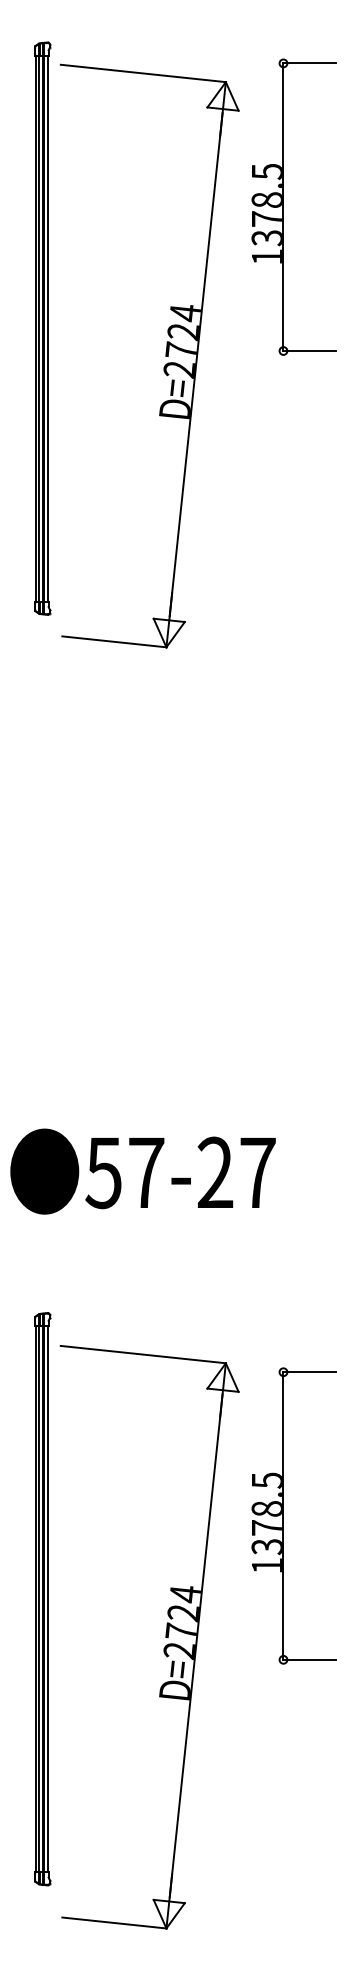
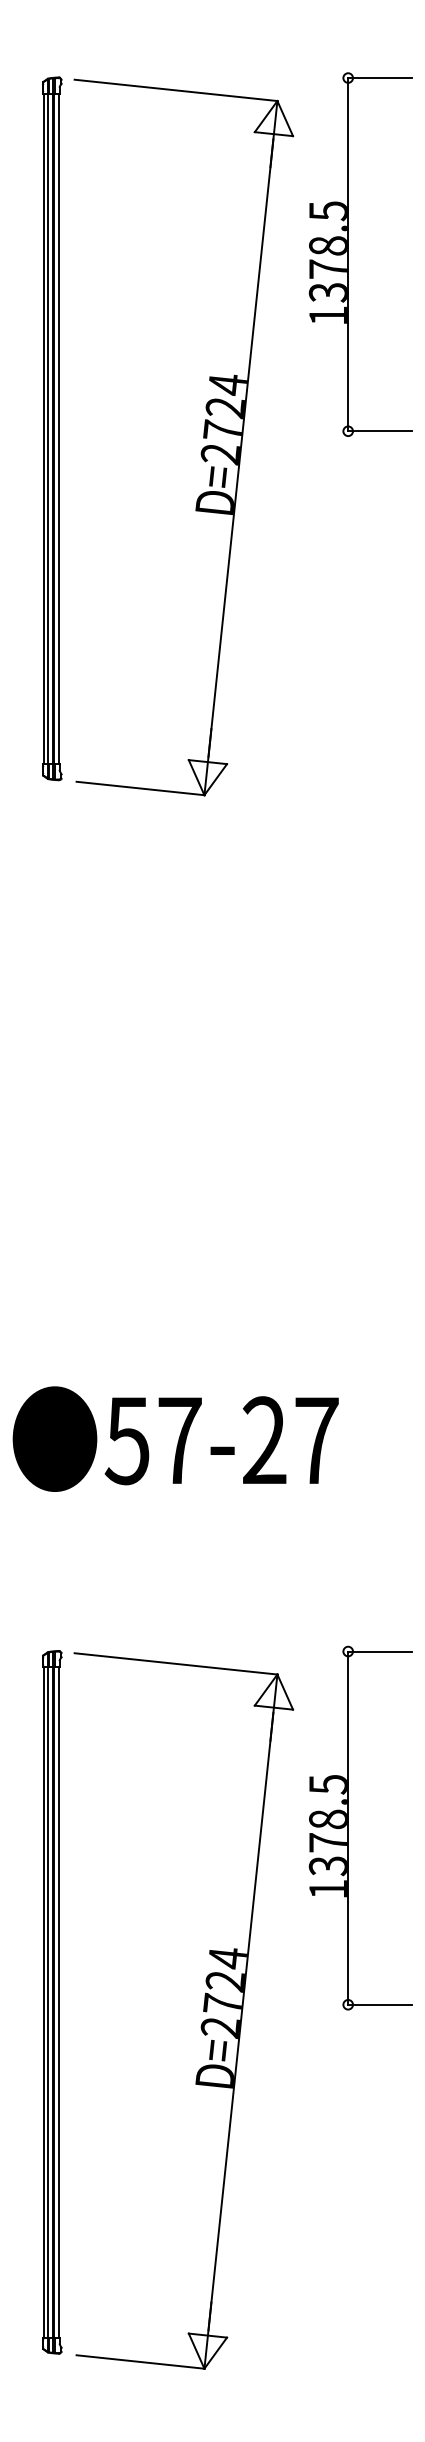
part: (42, 328) -> (52, 428), moved
part: (283, 1515) -> (348, 1827), moved
part: (42, 1599) -> (52, 2002), moved

